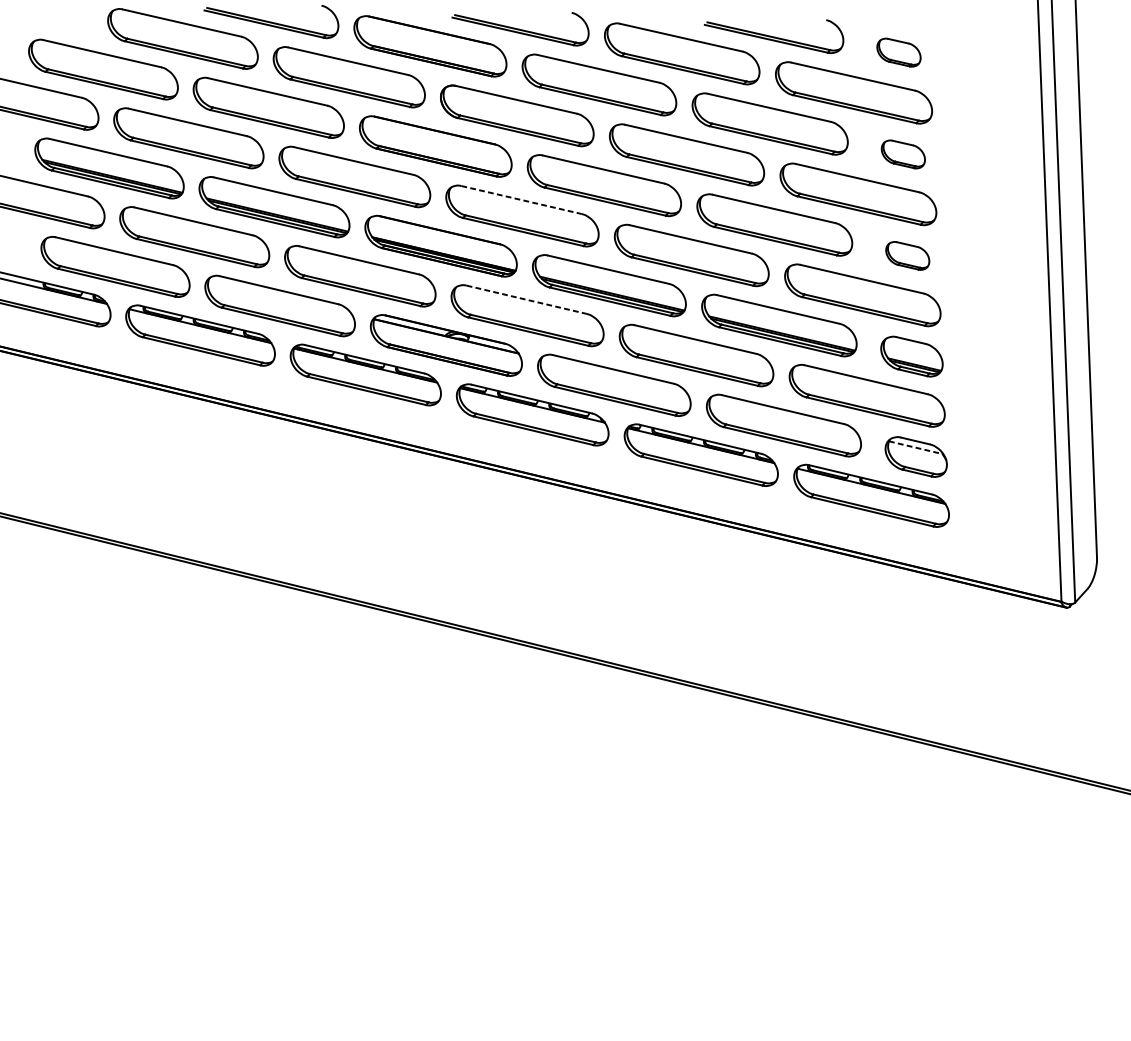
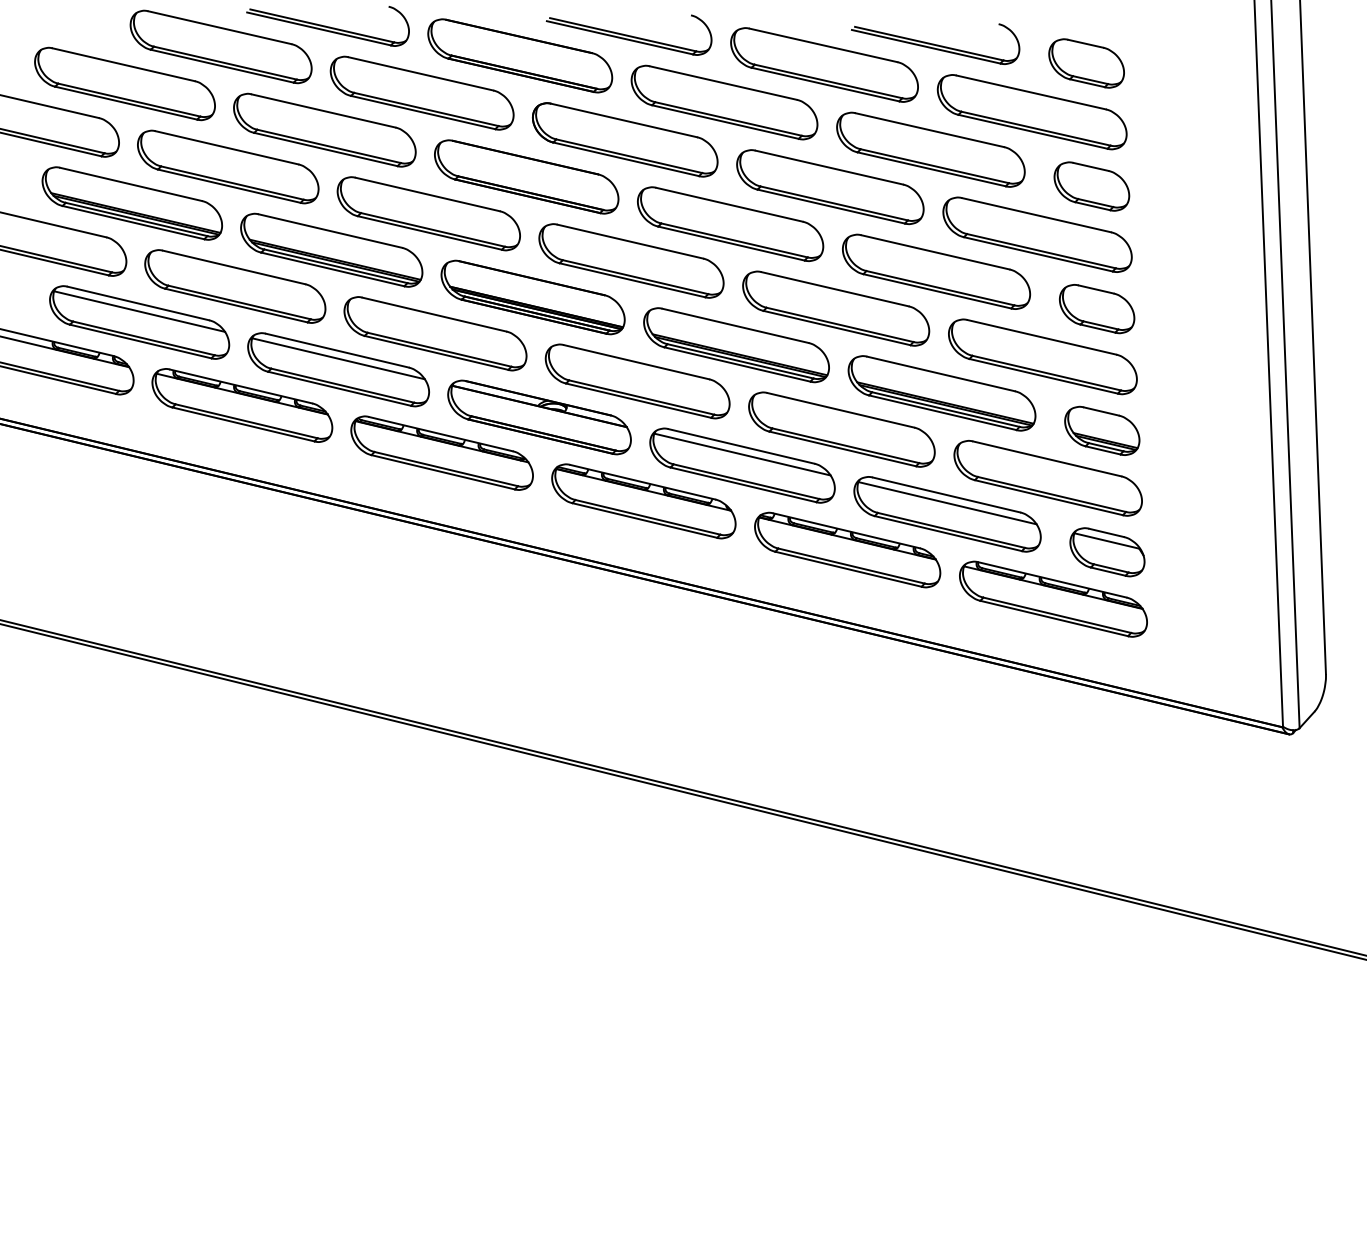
part: (898, 52) -> (1086, 63), size x1.43
part: (903, 154) -> (1091, 186), size x1.43
line: (521, 199) -> (630, 241), dashed -> solid
part: (908, 256) -> (1097, 309), size x1.43
line: (115, 257) -> (139, 311), added
line: (280, 296) -> (338, 358), added
line: (526, 300) -> (636, 362), dashed -> solid
line: (614, 376) -> (742, 454), added
line: (783, 416) -> (947, 503), added
line: (916, 448) -> (1107, 541), dashed -> solid

